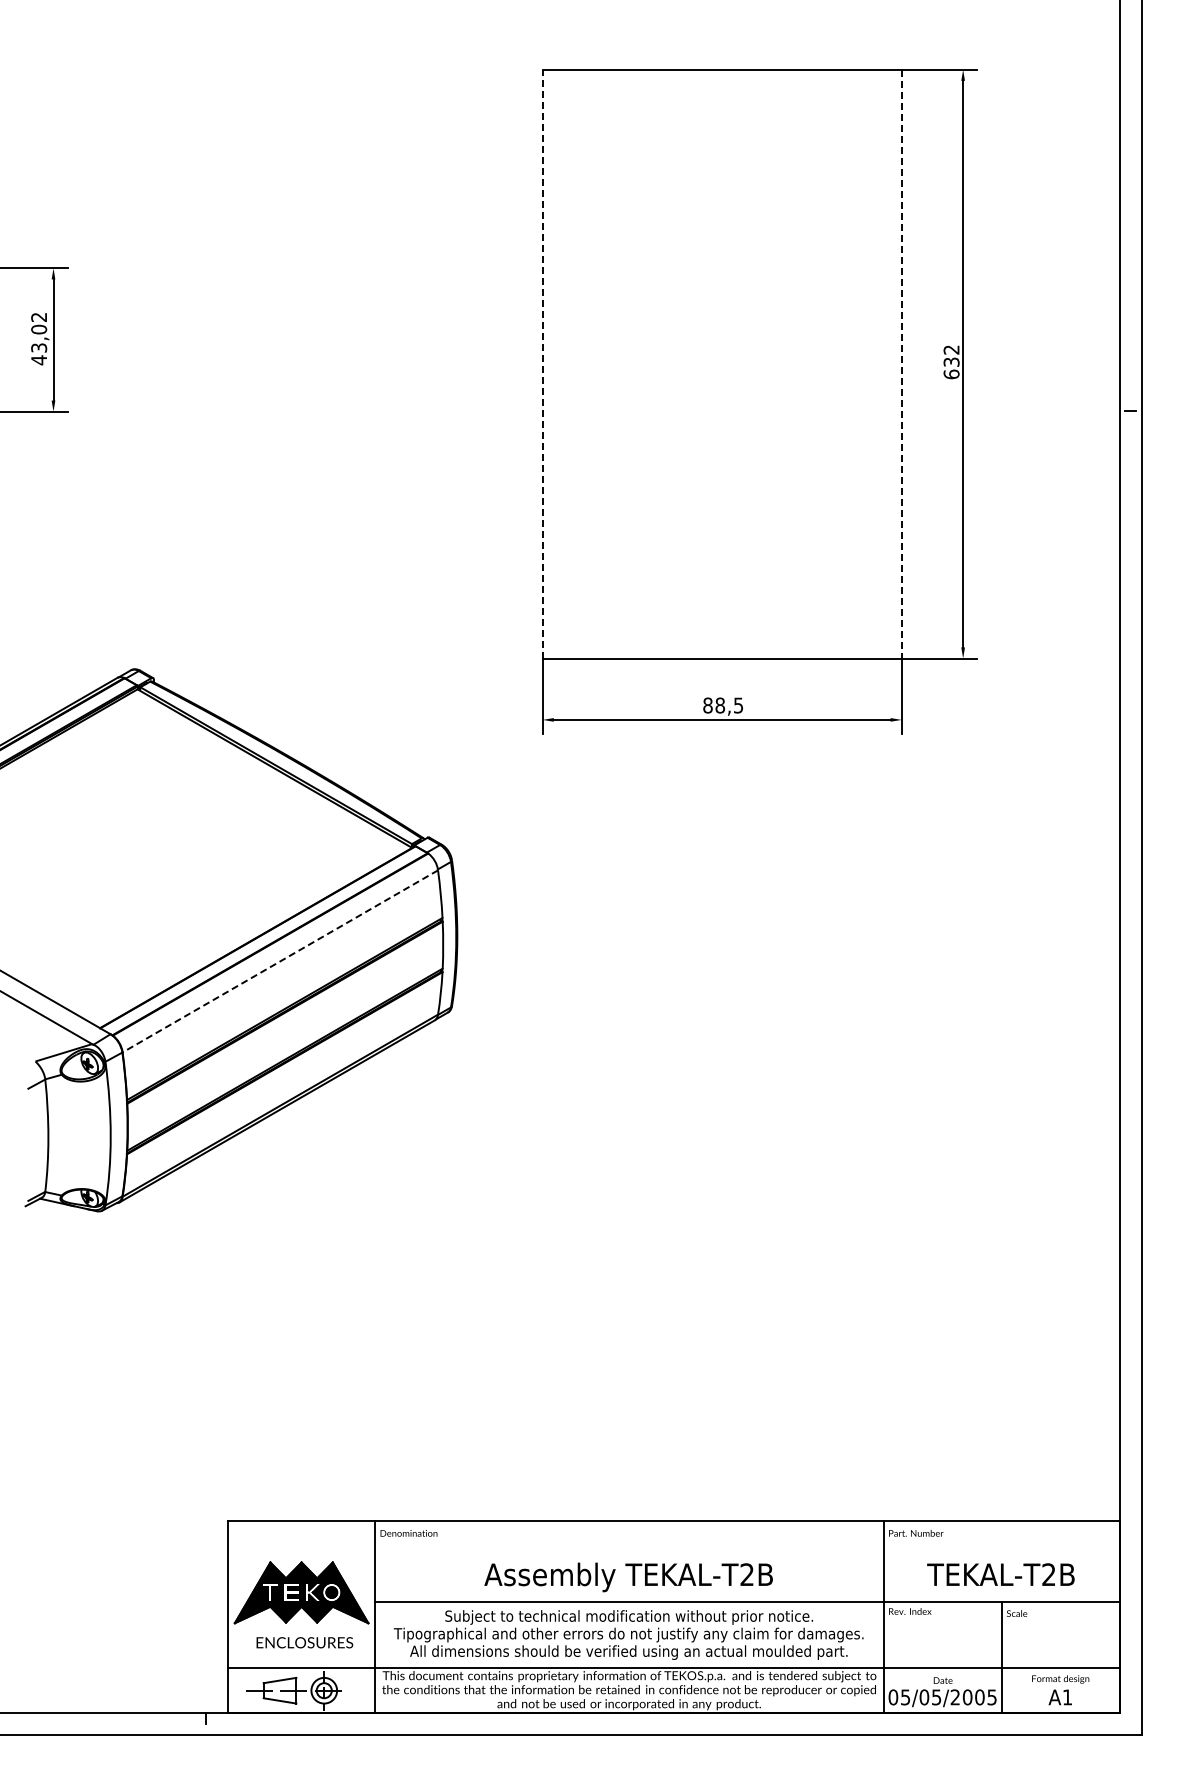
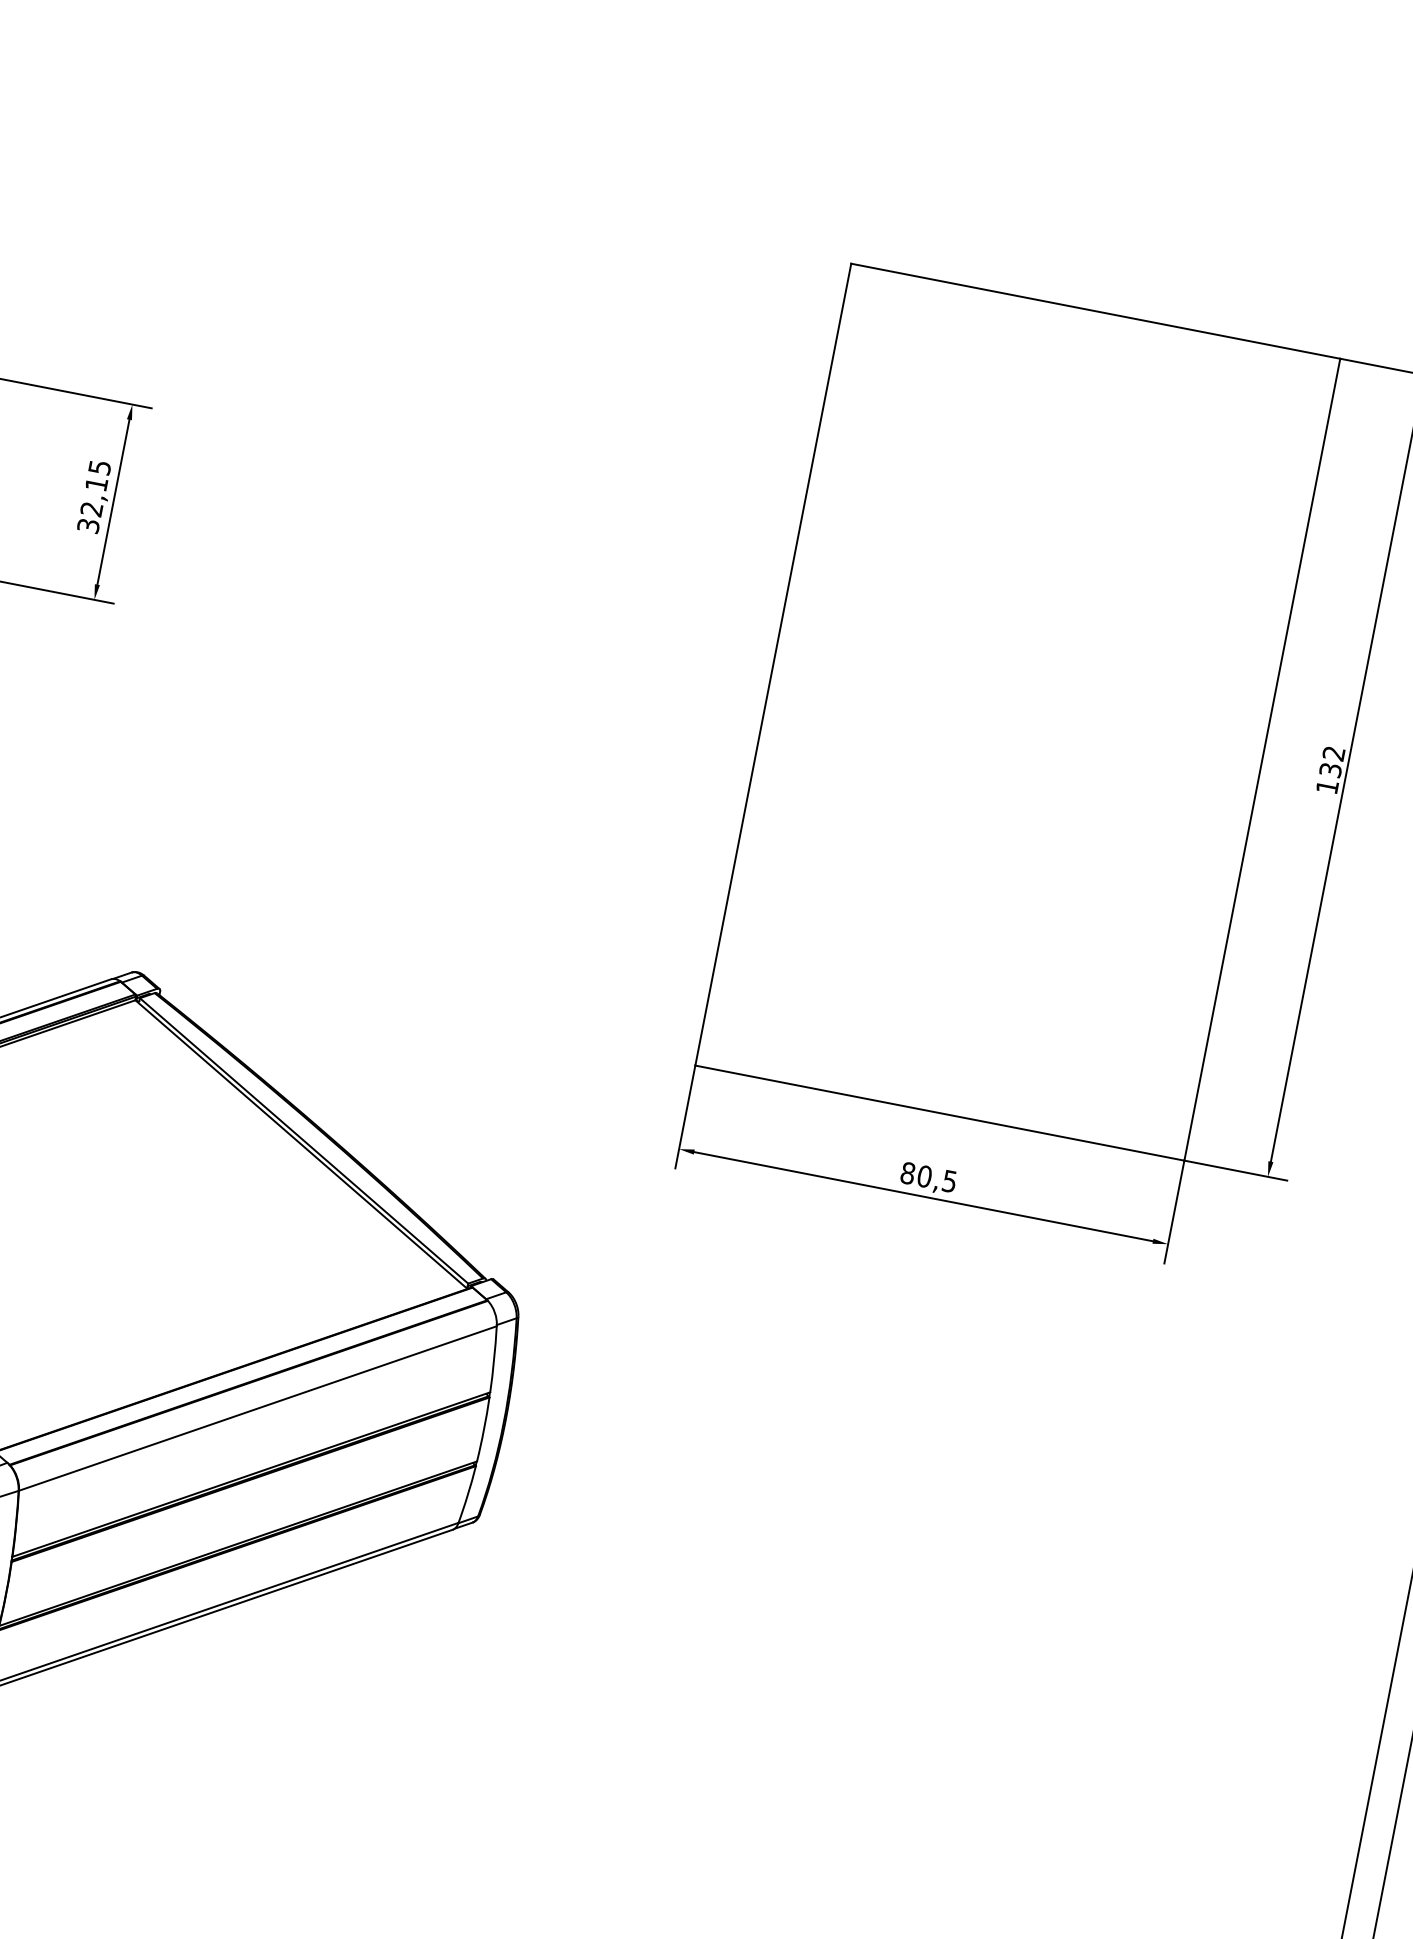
text: (39, 339) -> (94, 497), 43,02 -> 32,15
line: (542, 363) -> (773, 663), dashed -> solid
line: (901, 364) -> (1261, 760), dashed -> solid
text: (951, 374) -> (1327, 786), 632 -> 132
text: (720, 705) -> (925, 1176), 88,5 -> 80,5
line: (279, 961) -> (256, 1408), dashed -> solid

